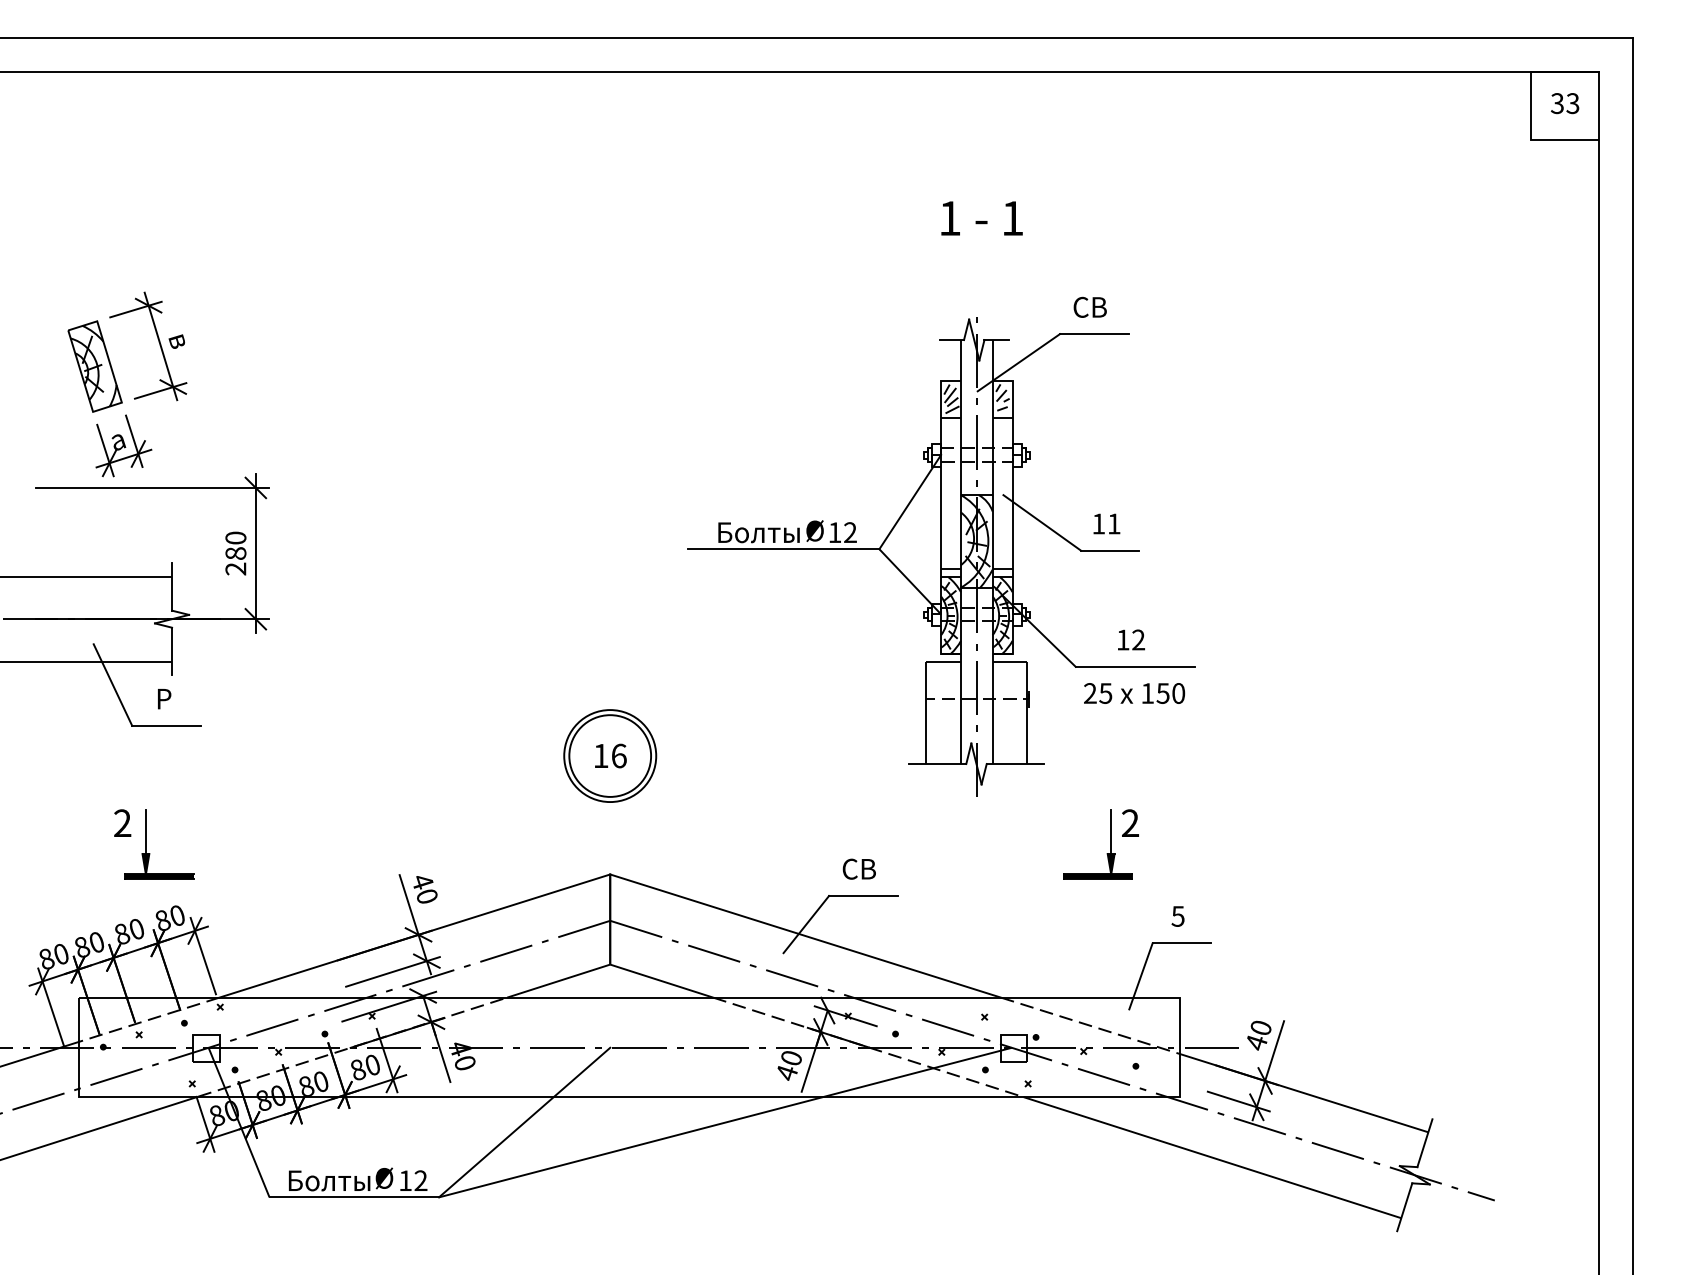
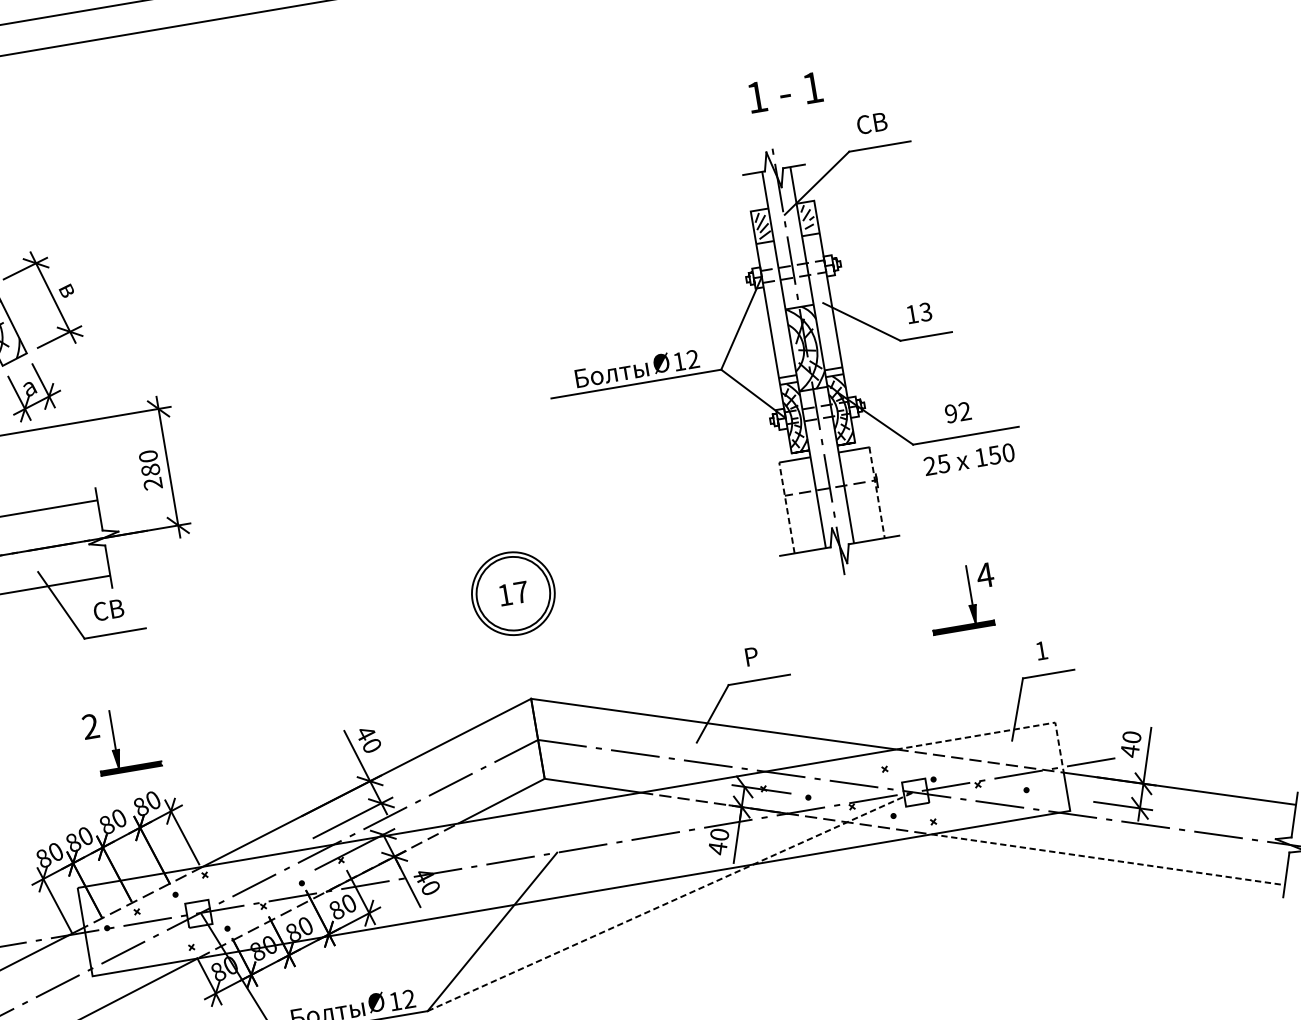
text: (981, 218) -> (784, 92), moved
text: (1113, 523) -> (925, 311), 11 -> 13
text: (1122, 639) -> (950, 413), 12 -> 92
text: (163, 698) -> (108, 609), Р -> СВ
line: (925, 712) -> (786, 507), solid -> dashed
line: (1027, 712) -> (877, 492), solid -> dashed
text: (618, 755) -> (520, 591), 16 -> 17
text: (1130, 822) -> (985, 574), 2 -> 4
text: (858, 868) -> (750, 656), СВ -> Р
text: (1177, 916) -> (1040, 650), 5 -> 1
line: (1119, 997) -> (1001, 731), solid -> dashed
line: (725, 1122) -> (670, 901), solid -> dashed
line: (1212, 1157) -> (1108, 859), solid -> dashed

